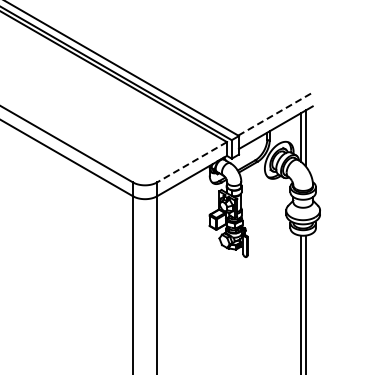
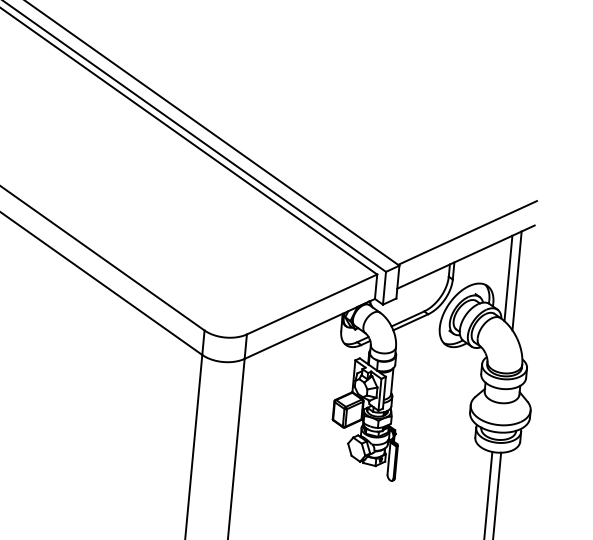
line: (275, 113) -> (467, 231), dashed -> solid
line: (191, 162) -> (311, 304), dashed -> solid

